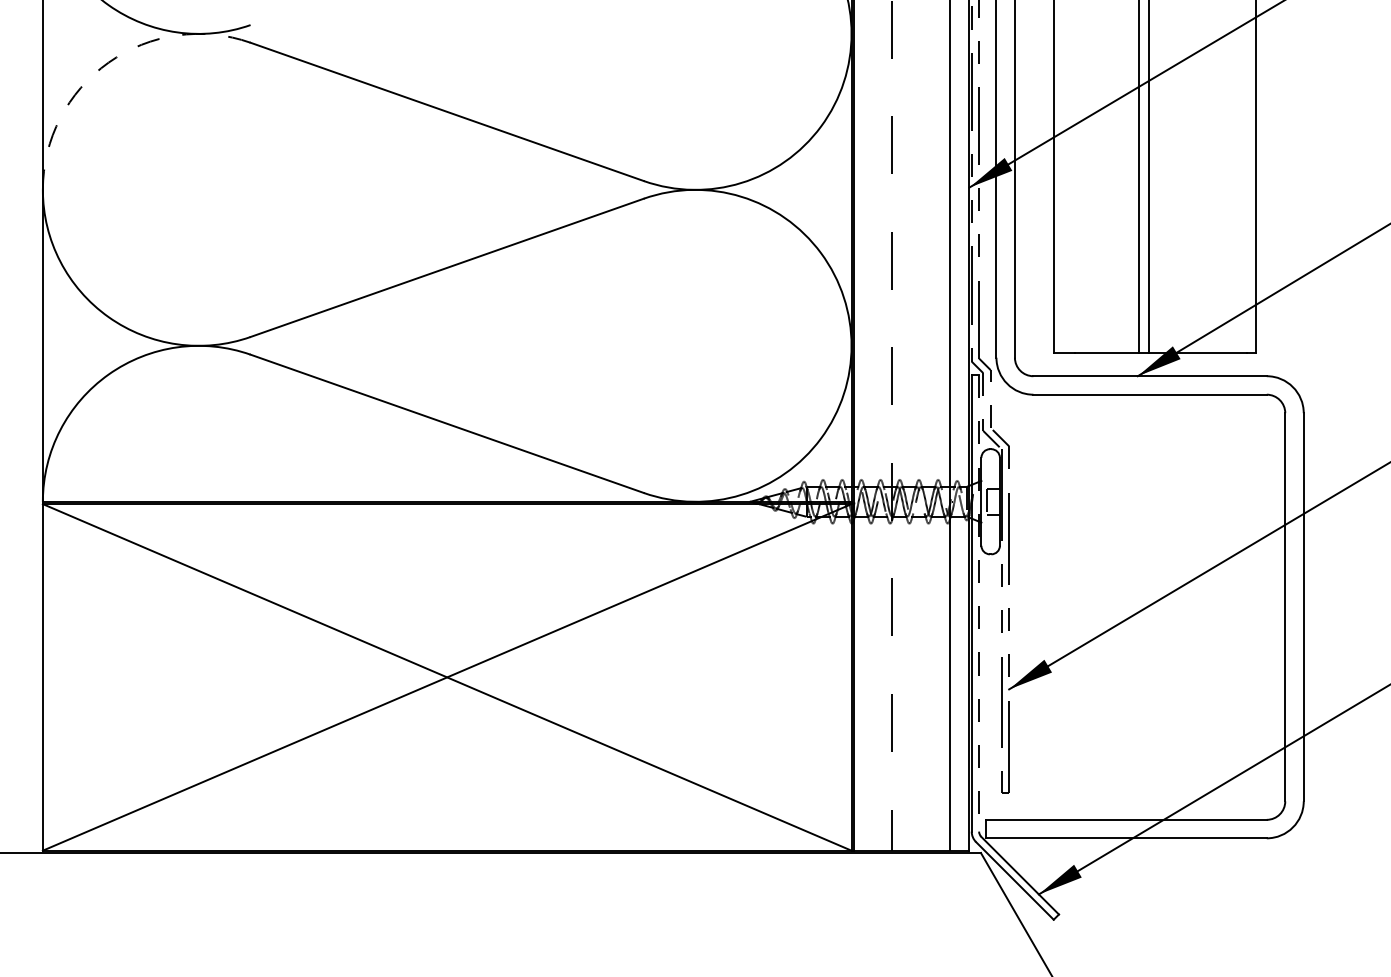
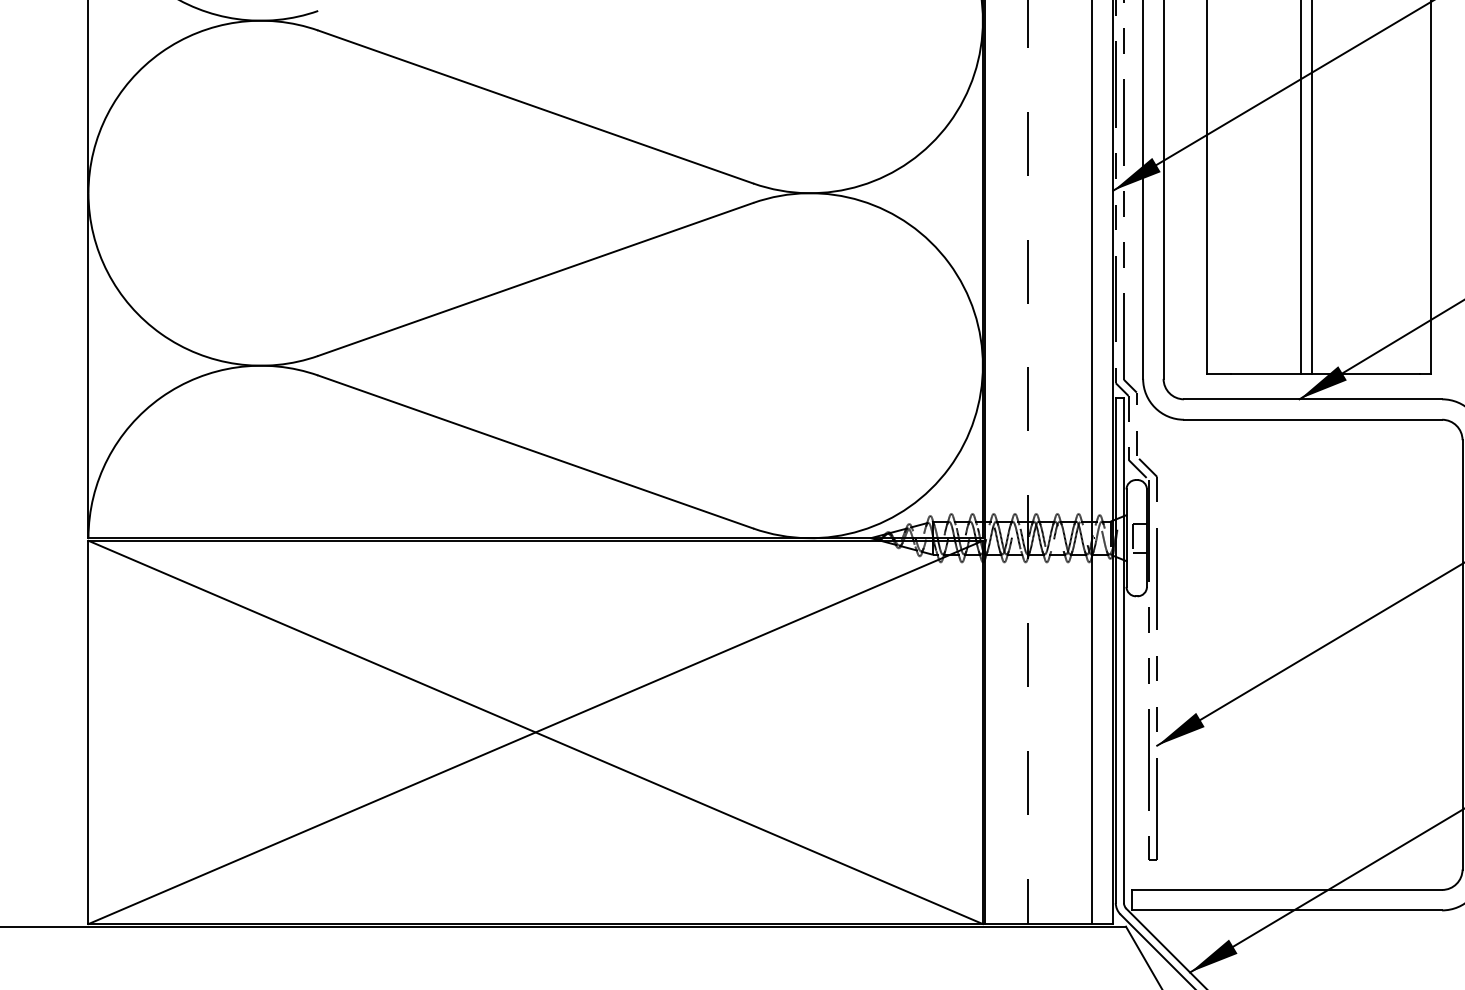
arc: (108, 62) -> (161, 52), dashed -> solid
line: (979, 603) -> (1124, 650), dashed -> solid

